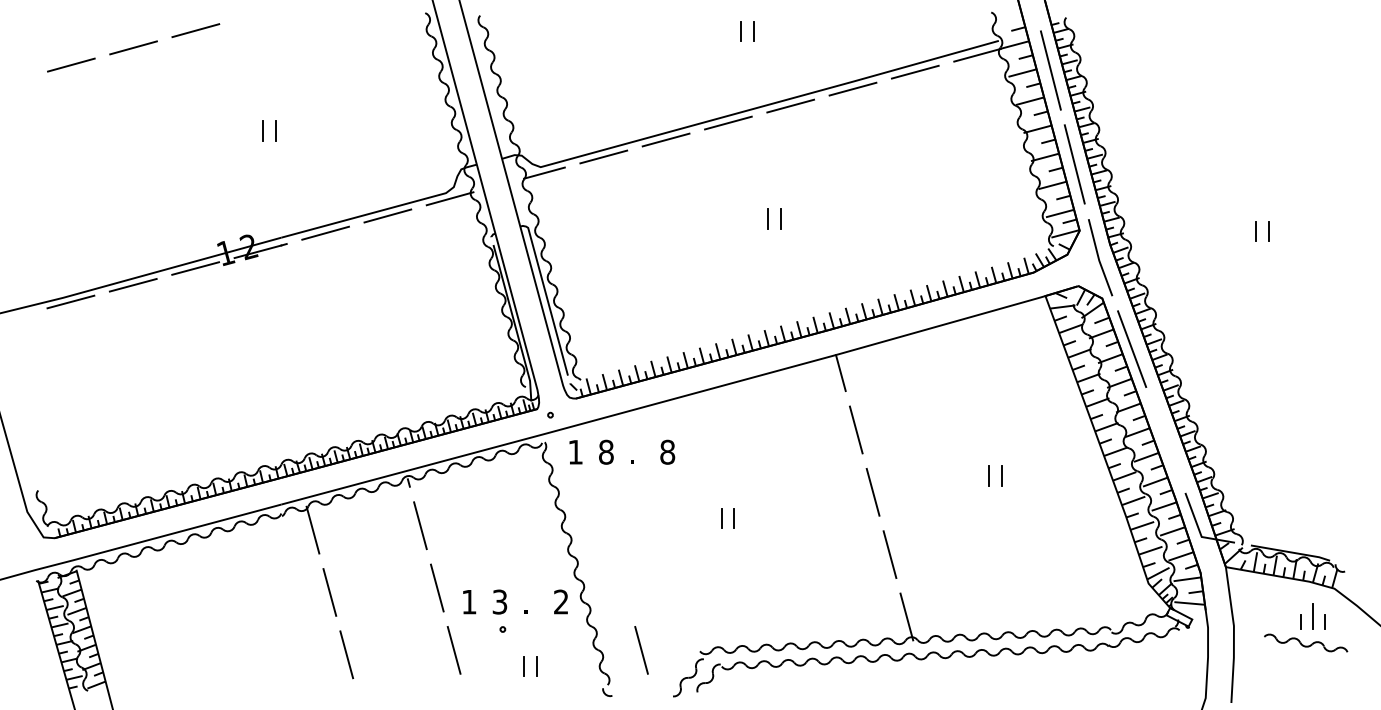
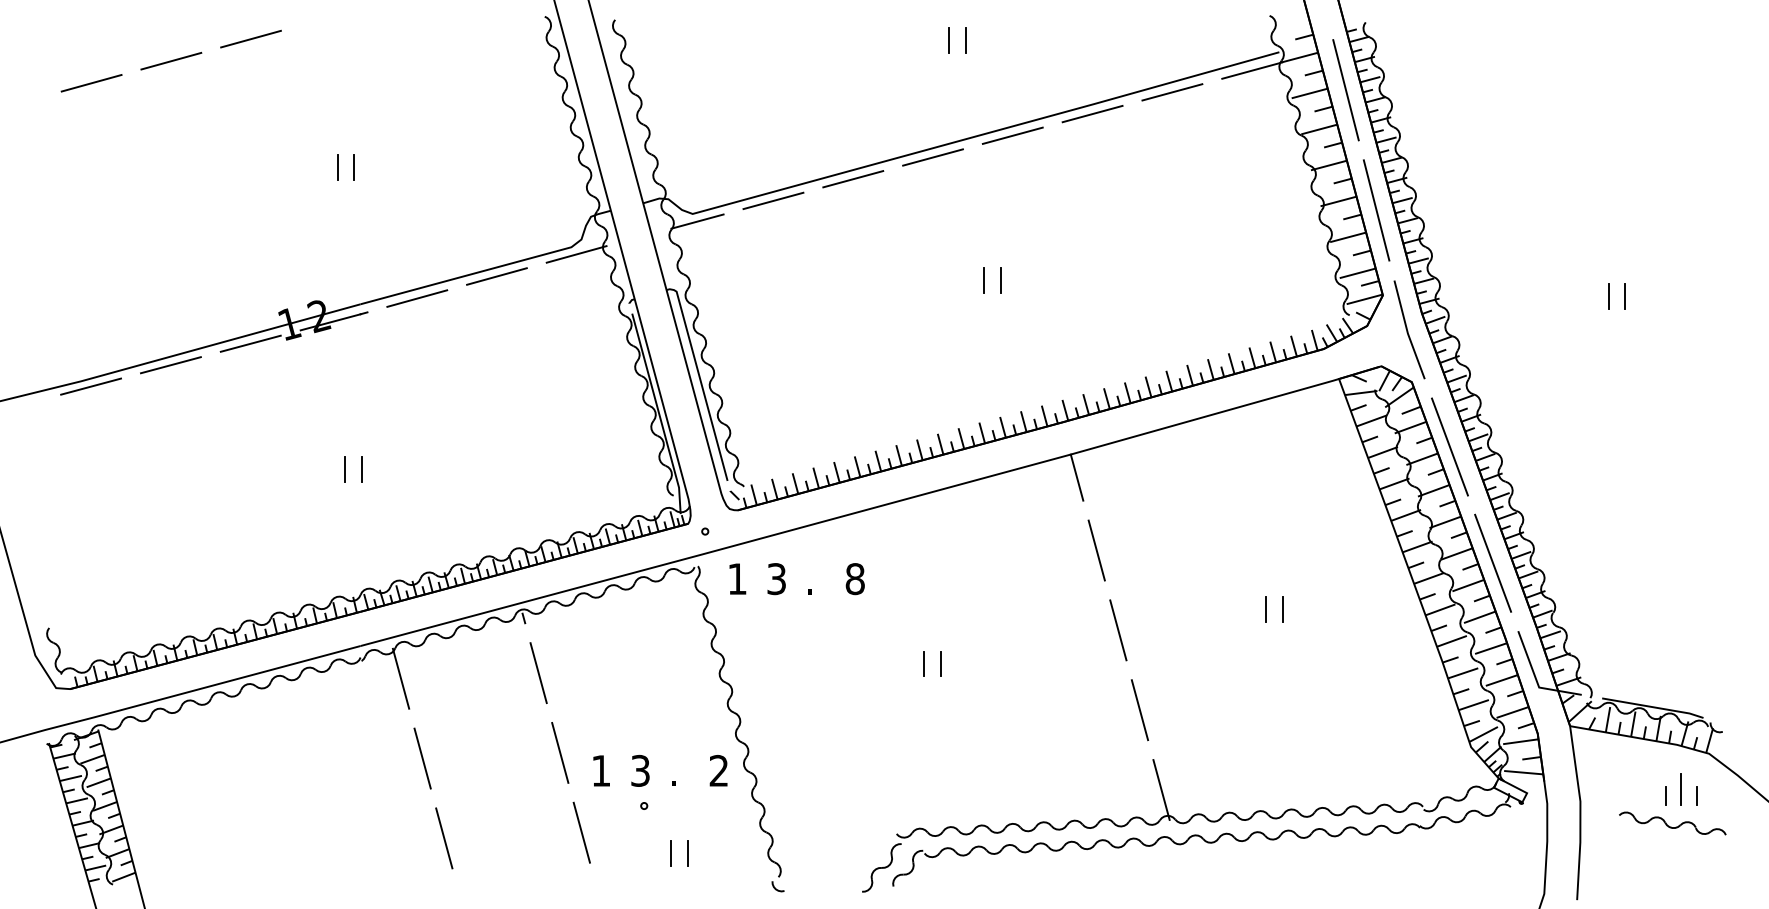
line: (269, 365) -> (345, 468), added
line: (282, 366) -> (361, 469), added
line: (1166, 439) -> (1493, 562), added
text: (606, 452) -> (776, 579), 8 -> 3
line: (641, 650) -> (821, 832), removed

